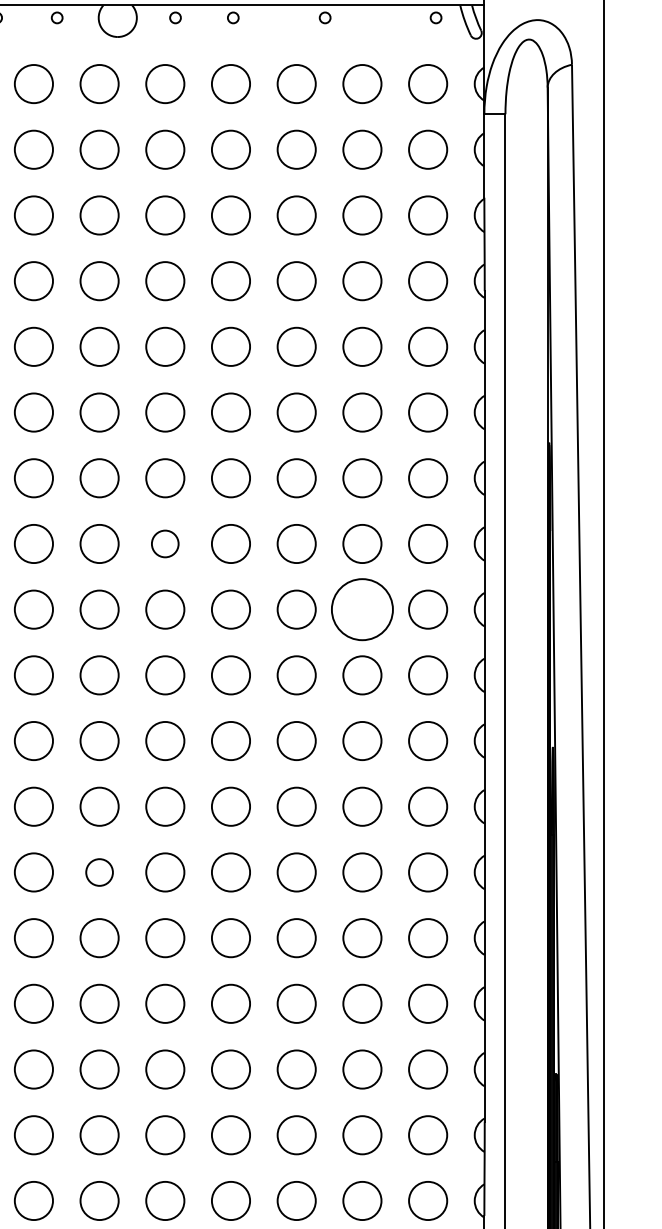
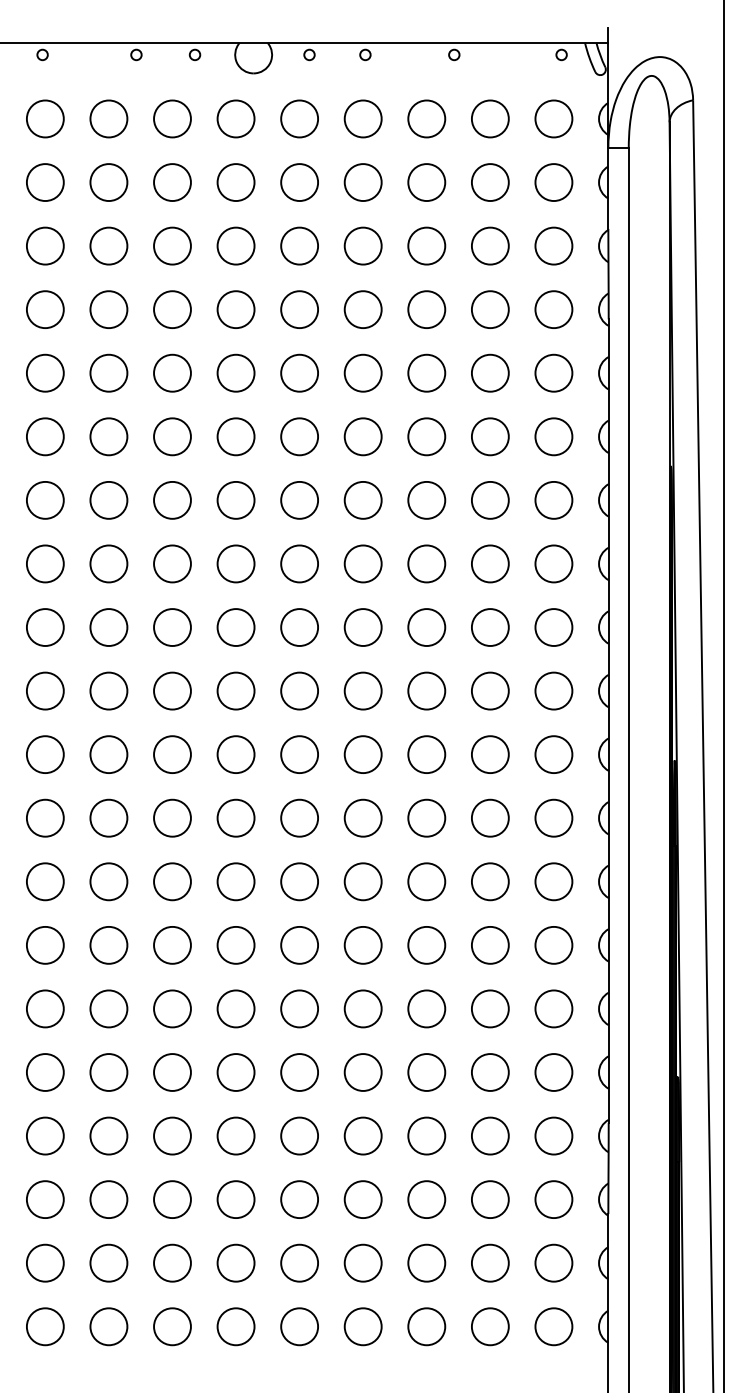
circle: (165, 543) -> (299, 563), size x1.43
circle: (361, 609) -> (489, 627), size x0.62
circle: (99, 872) -> (235, 881), size x1.43

